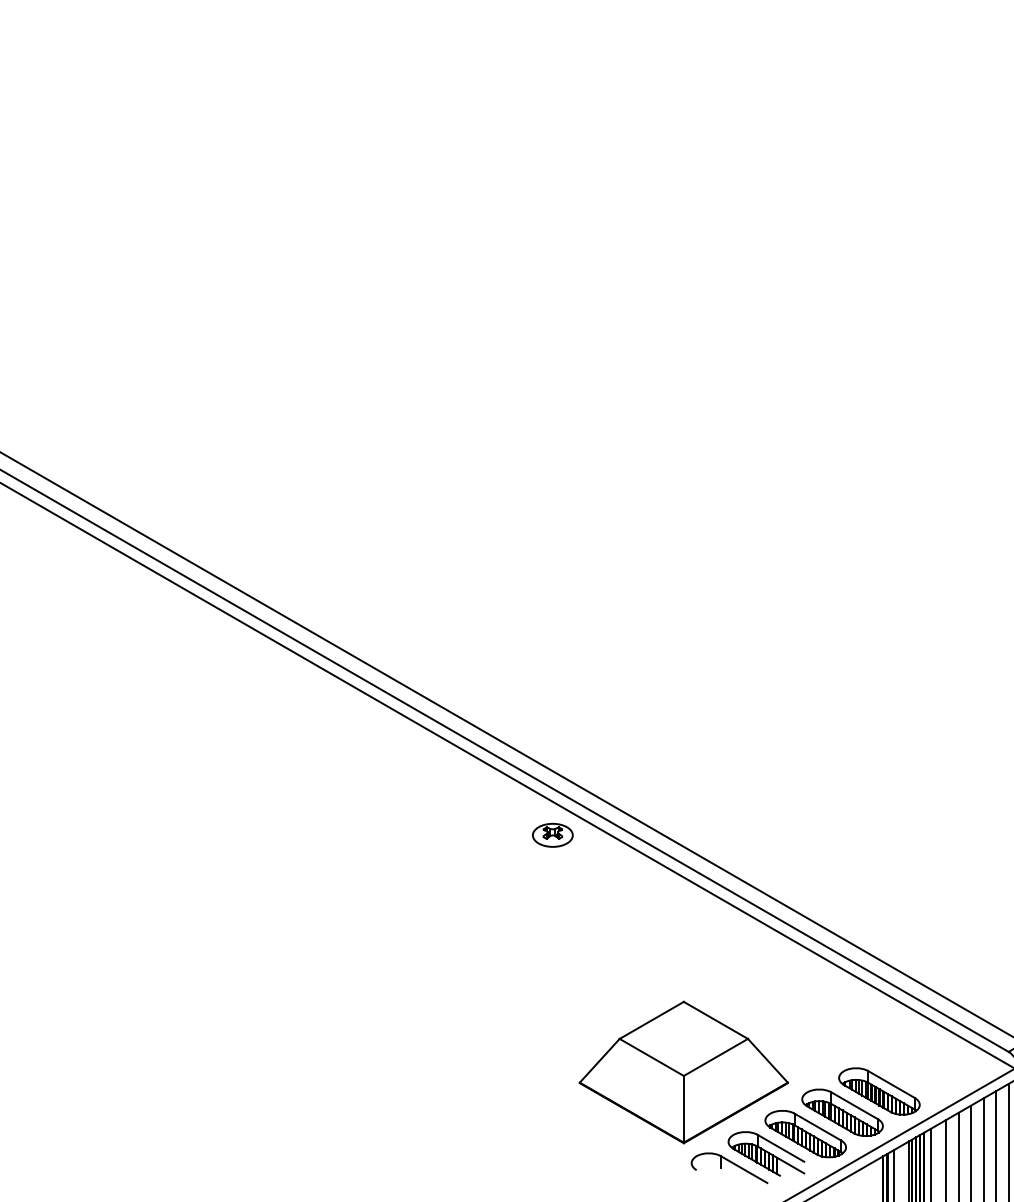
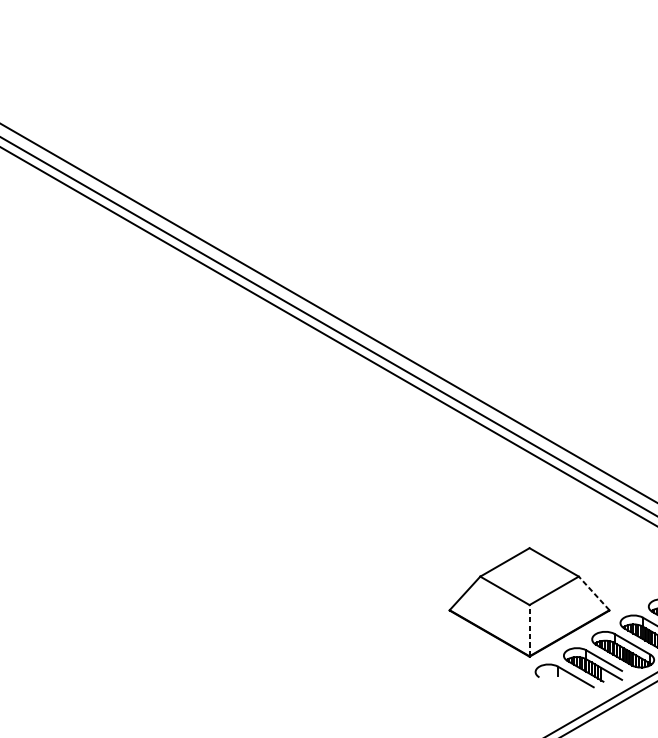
part: (552, 834) -> (428, 419), removed
line: (767, 1060) -> (593, 593), solid -> dashed
line: (683, 1108) -> (529, 630), solid -> dashed

